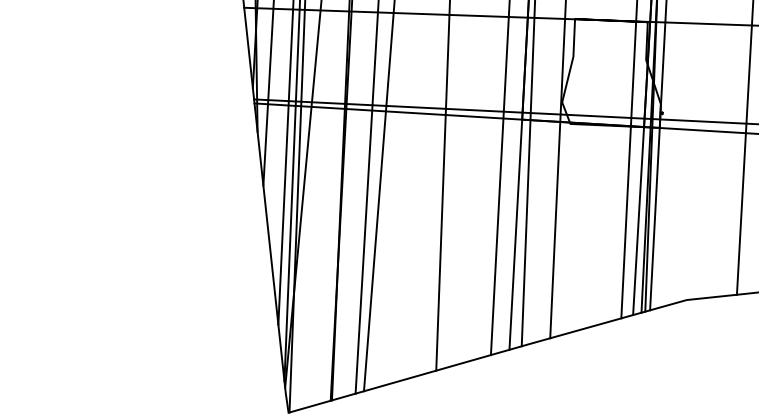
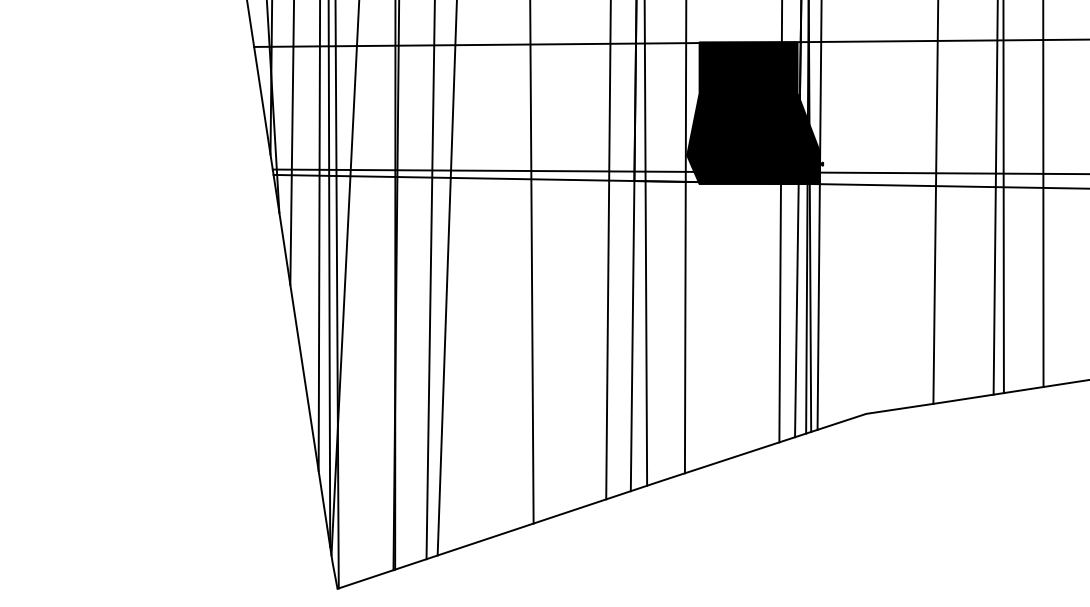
fill: (612, 73) -> (753, 113), added

